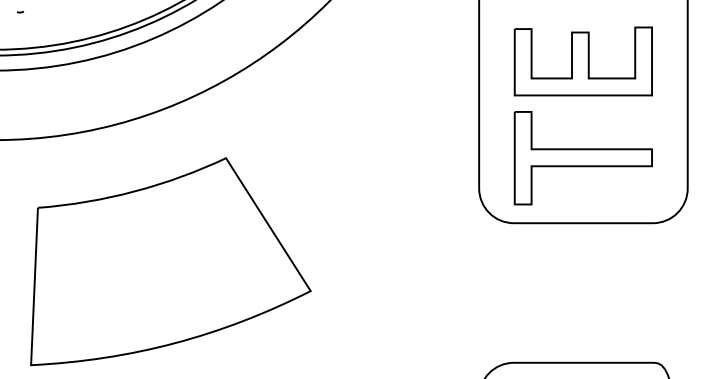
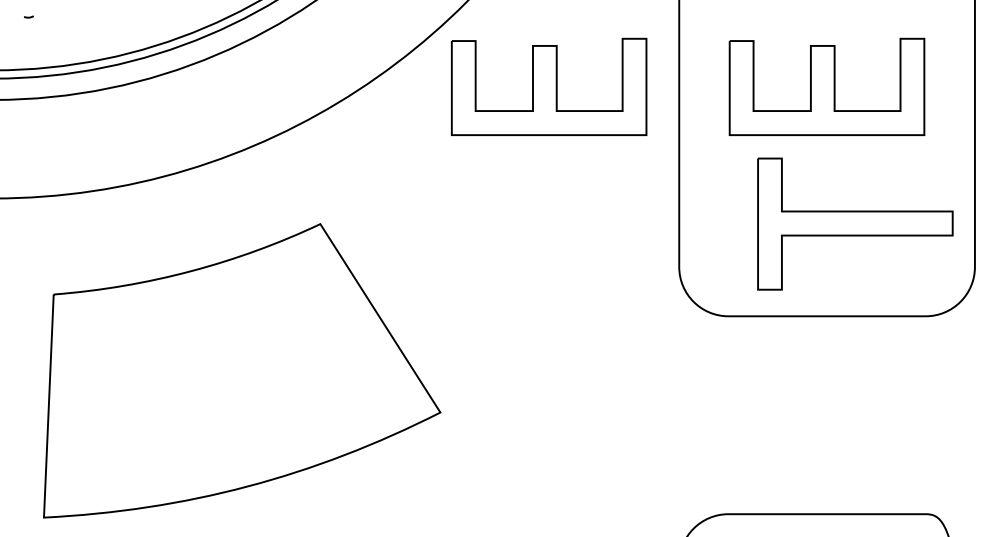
part: (386, 61) -> (547, 87), added
part: (582, 158) -> (854, 224), moved

